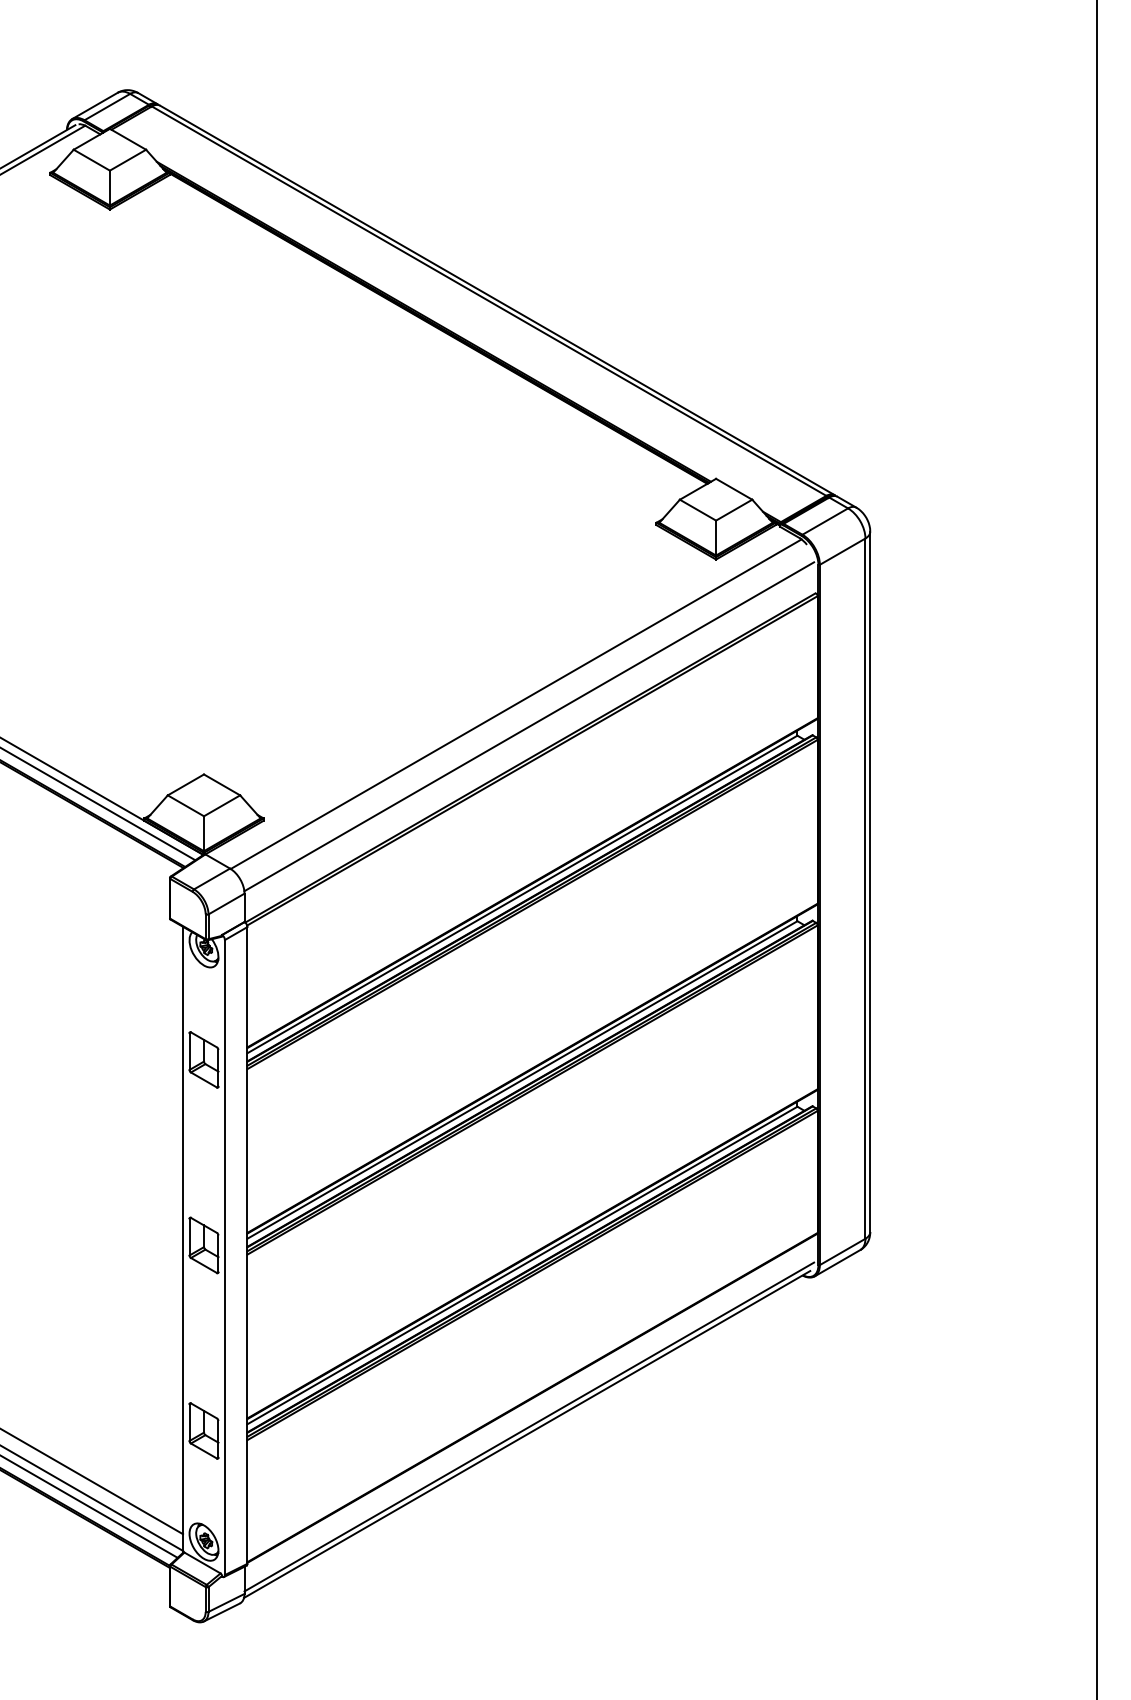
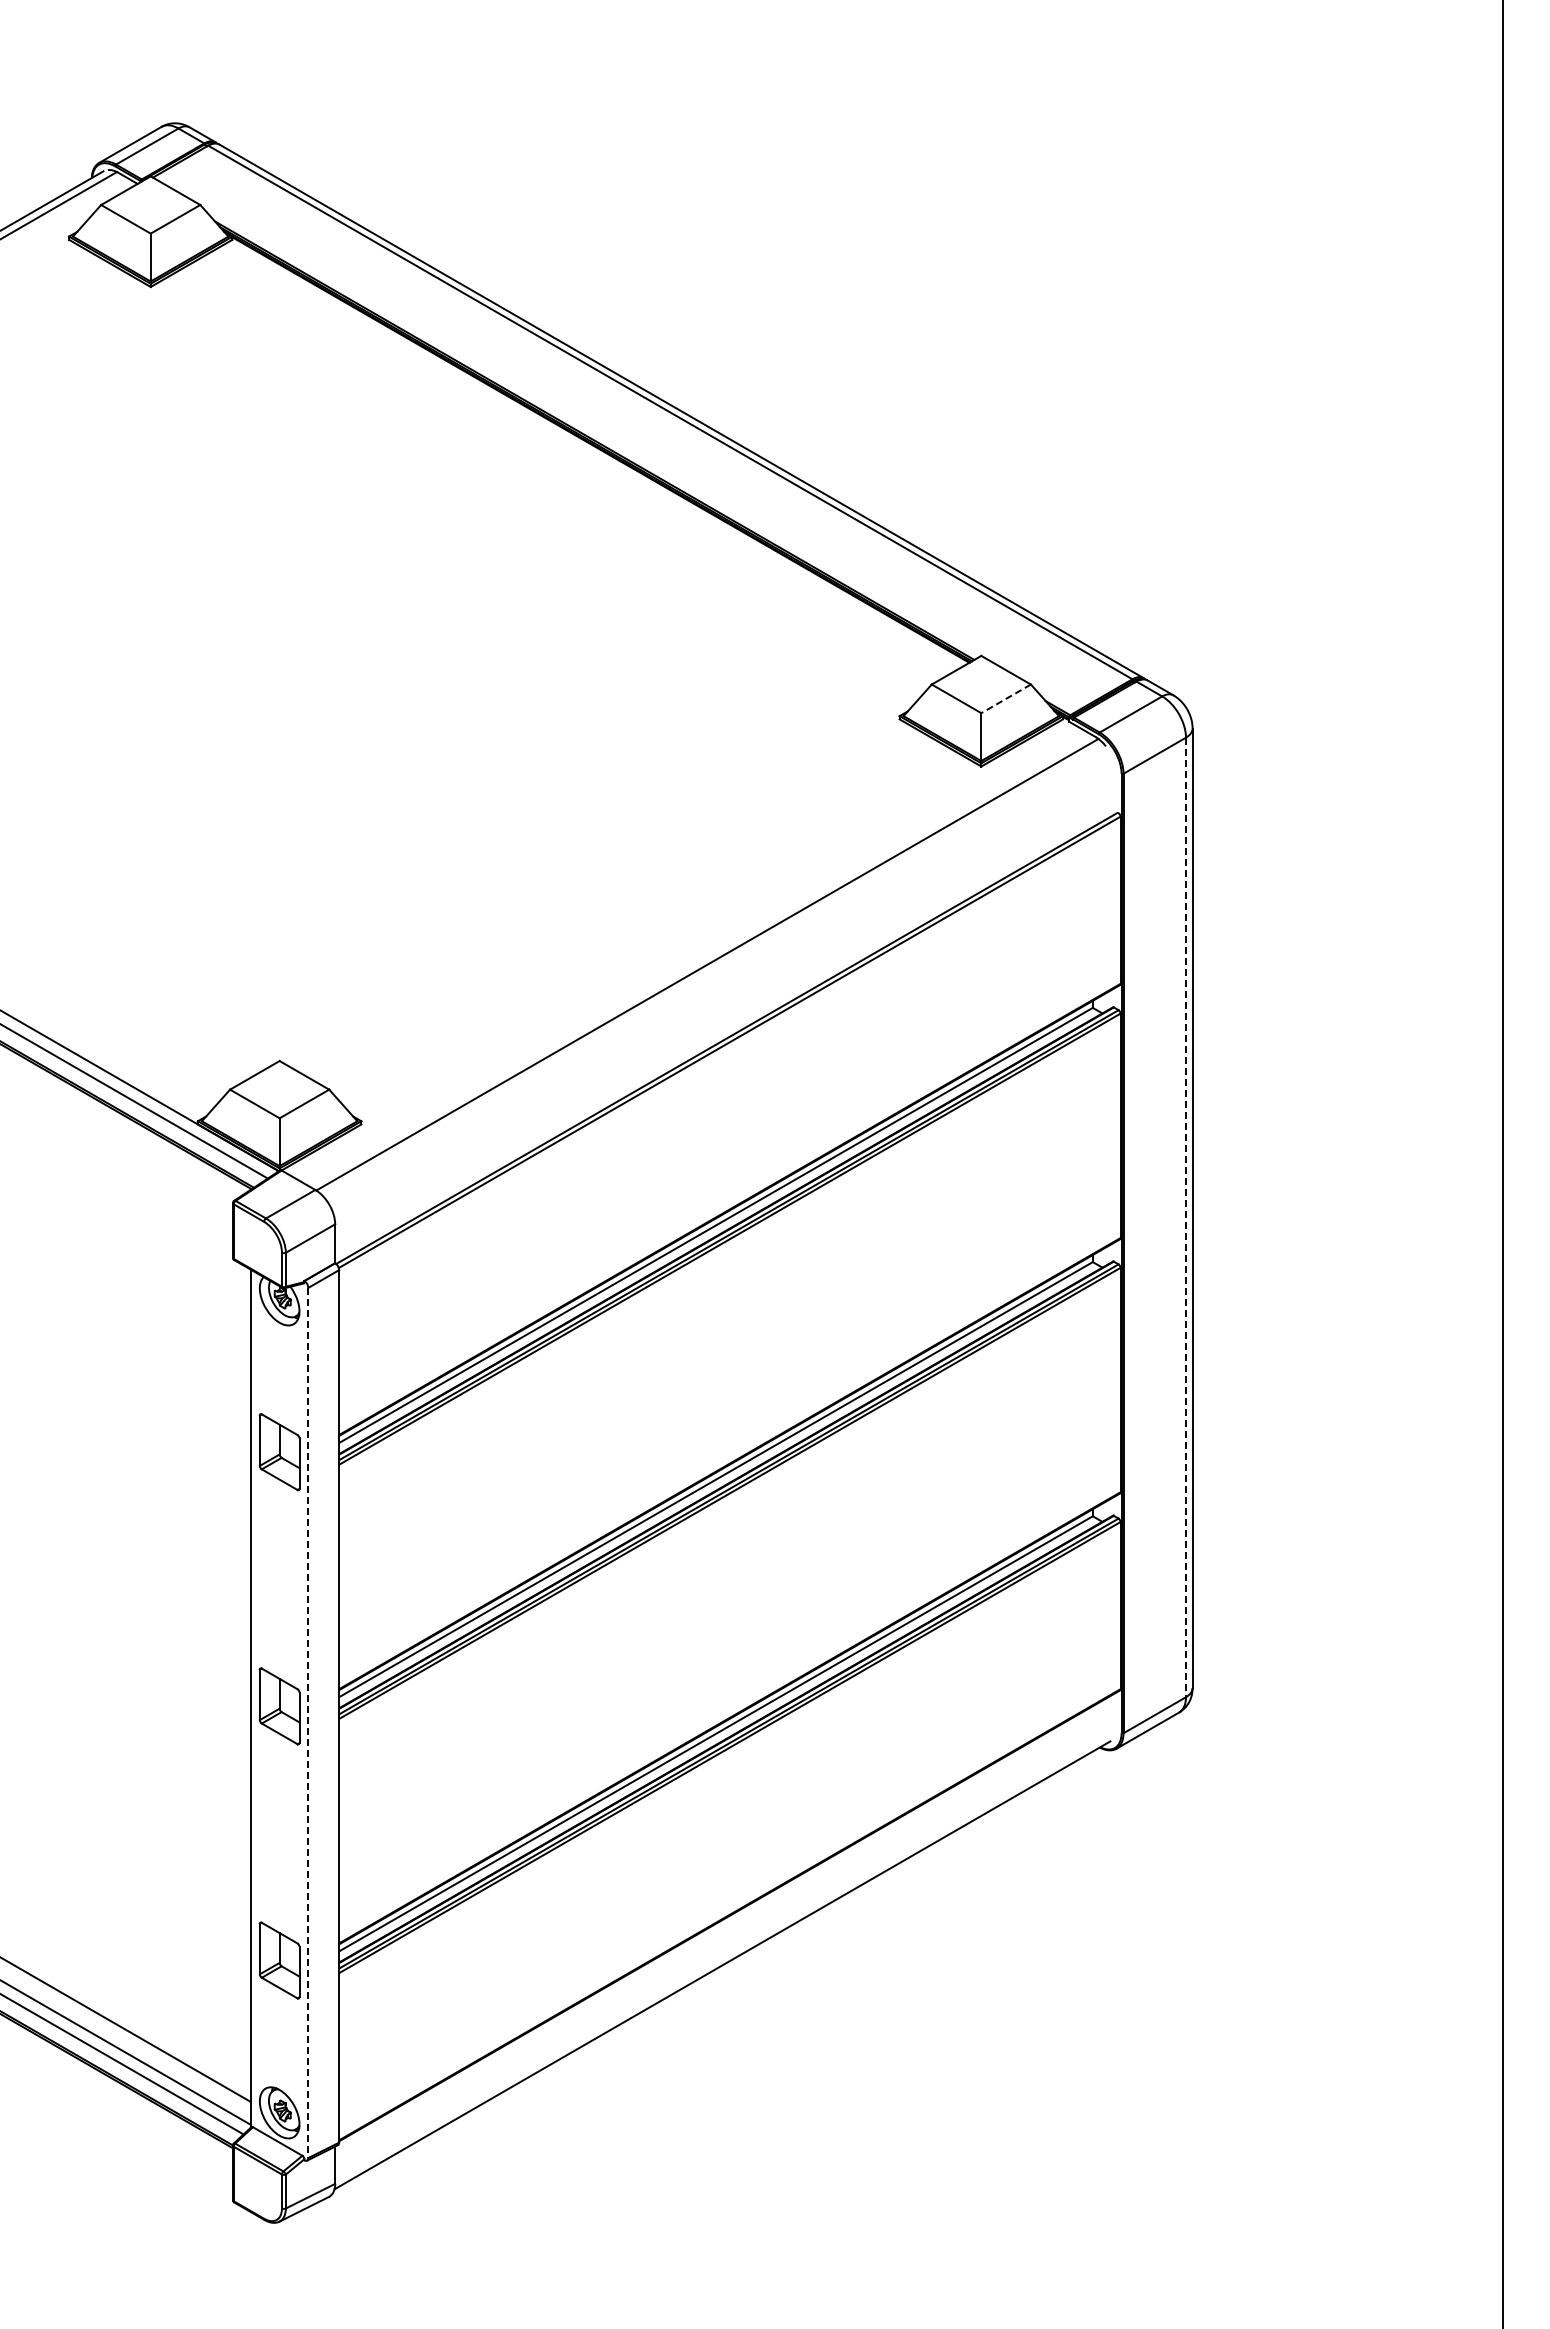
line: (734, 509) -> (1006, 698), solid -> dashed
line: (529, 726) -> (725, 995), removed
line: (865, 888) -> (1186, 1217), solid -> dashed
line: (225, 1257) -> (308, 1723), solid -> dashed
line: (529, 1426) -> (725, 1954), removed

